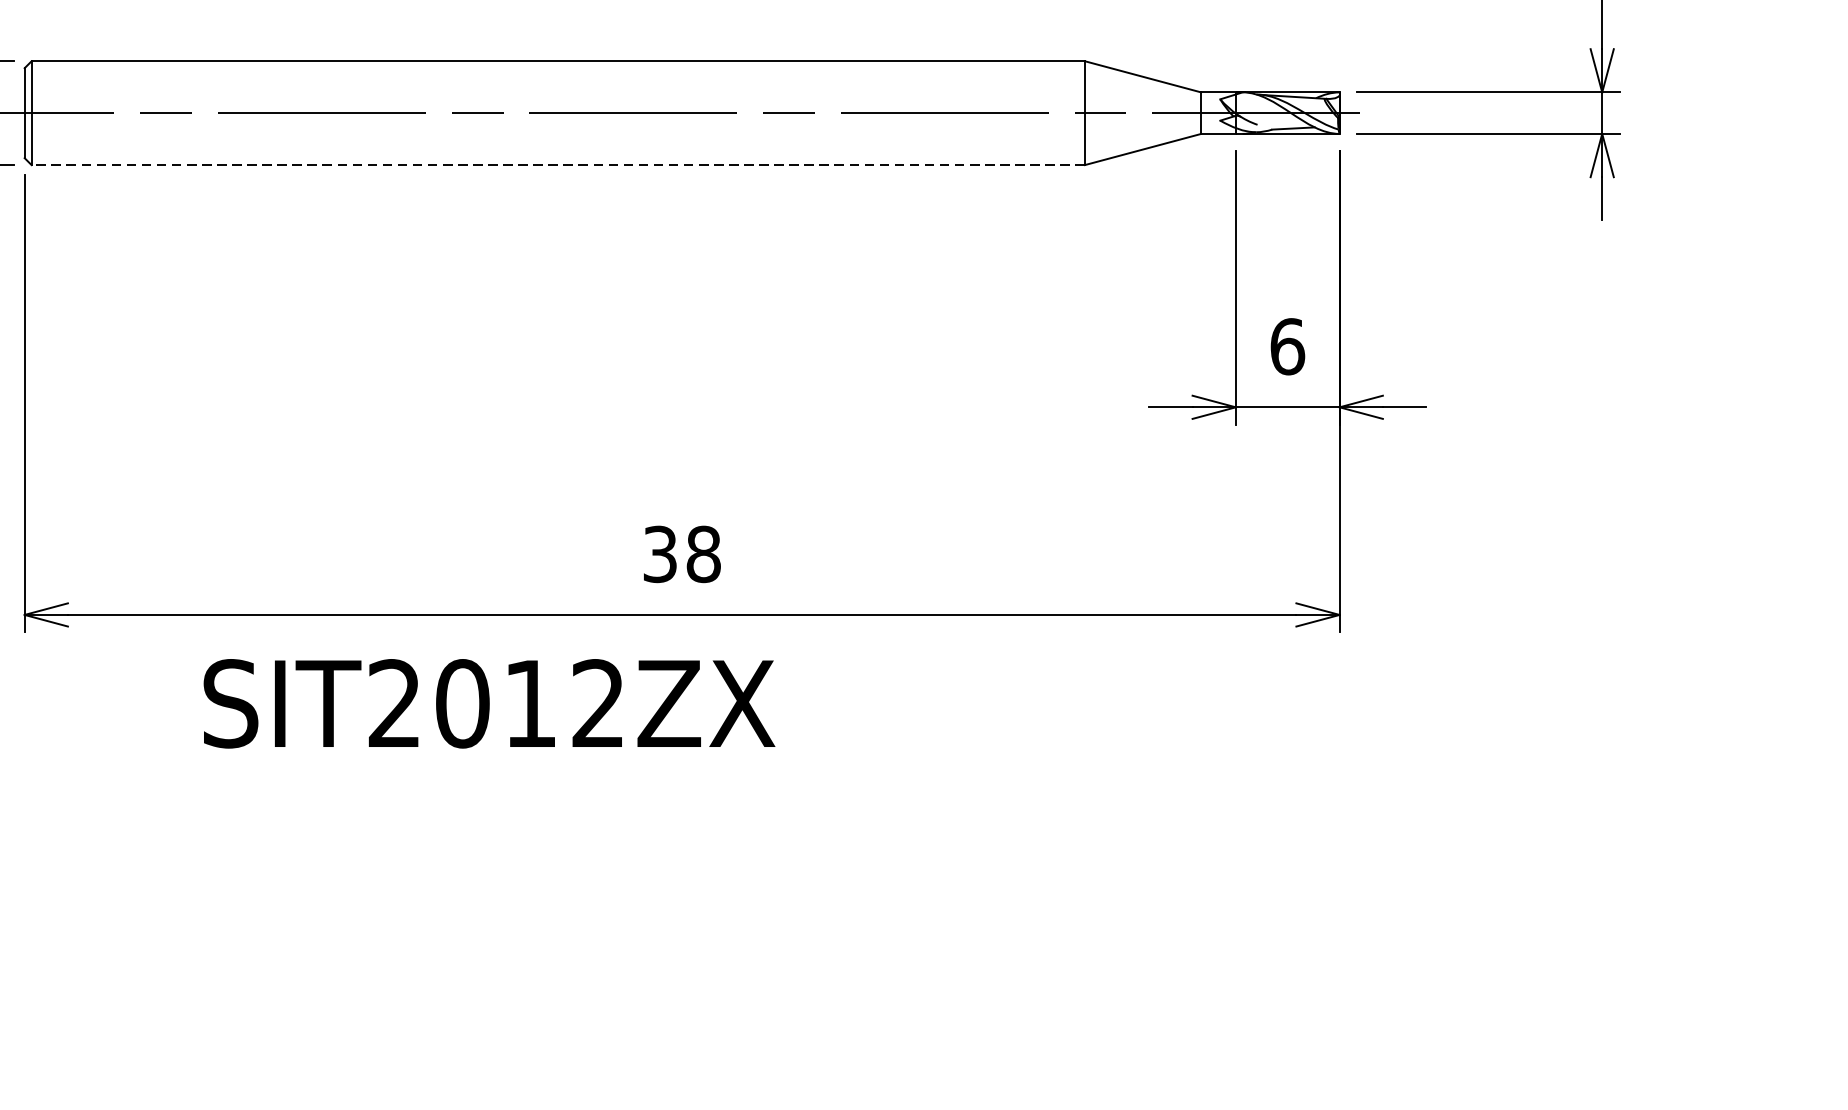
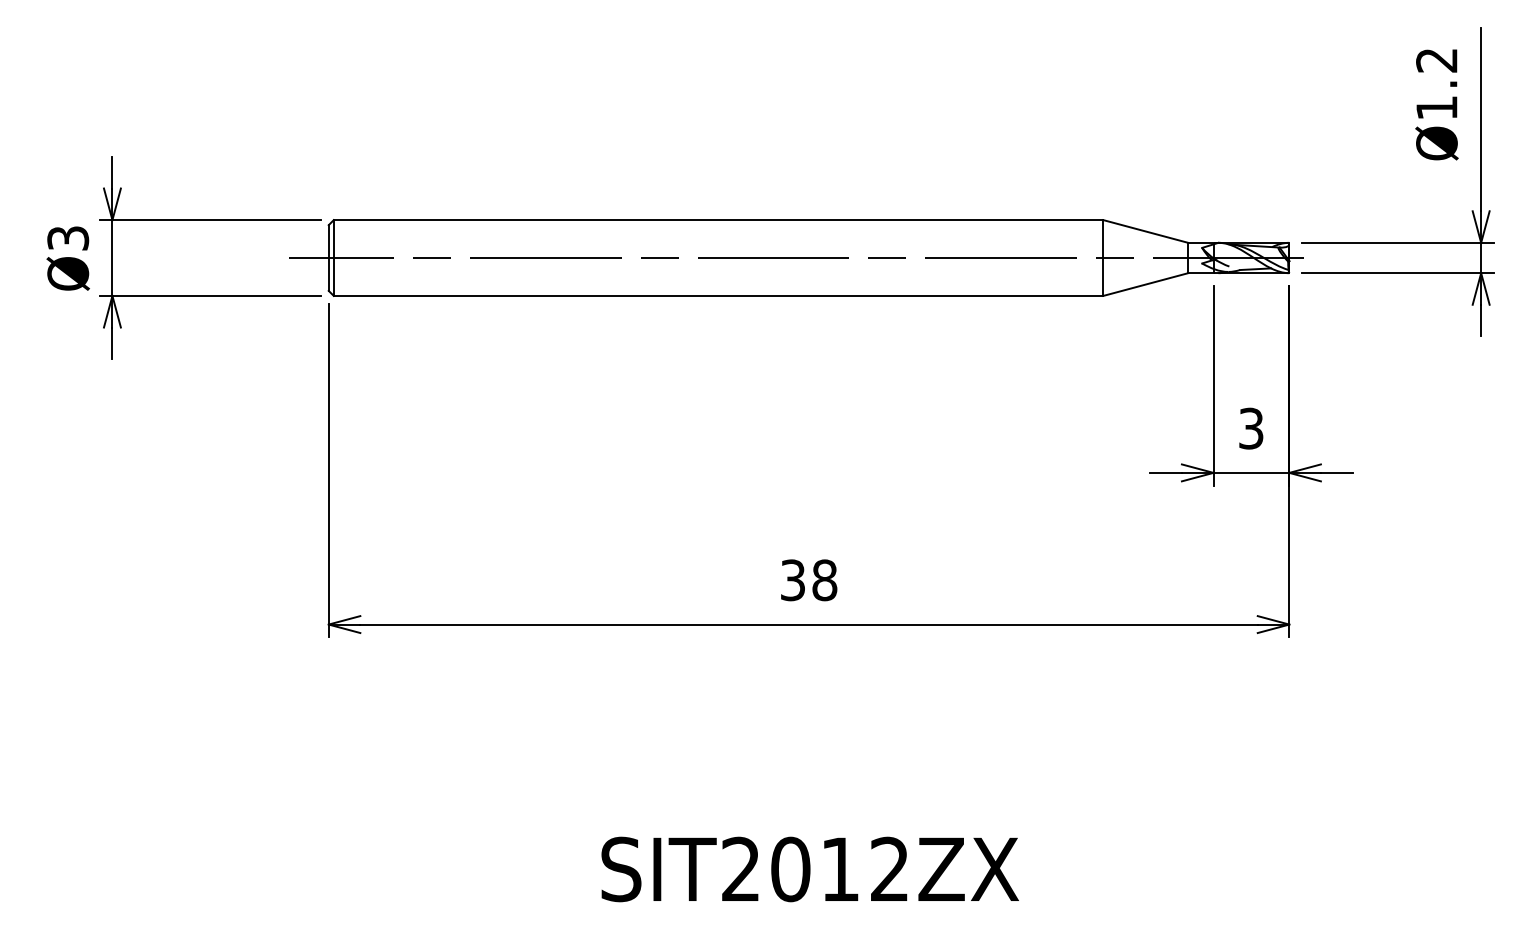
line: (558, 164) -> (718, 295), dashed -> solid
text: (1287, 346) -> (1251, 428), 6 -> 3
text: (488, 703) -> (809, 869), moved

